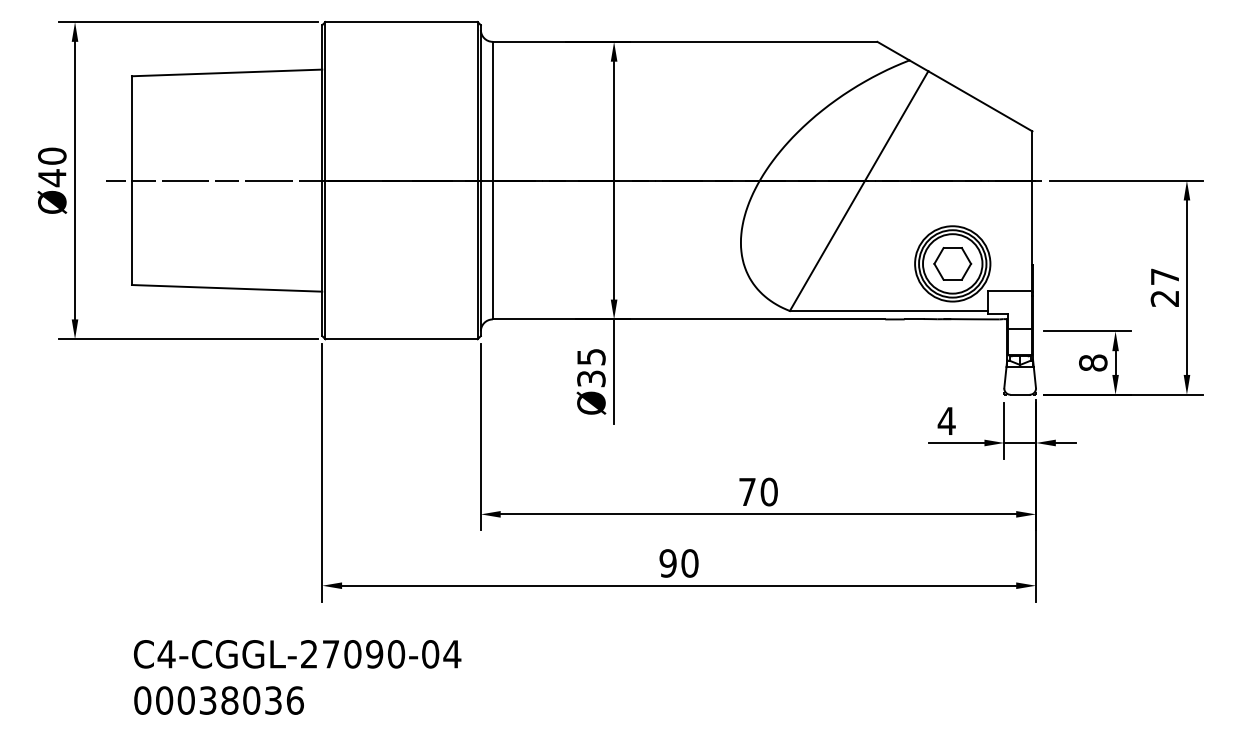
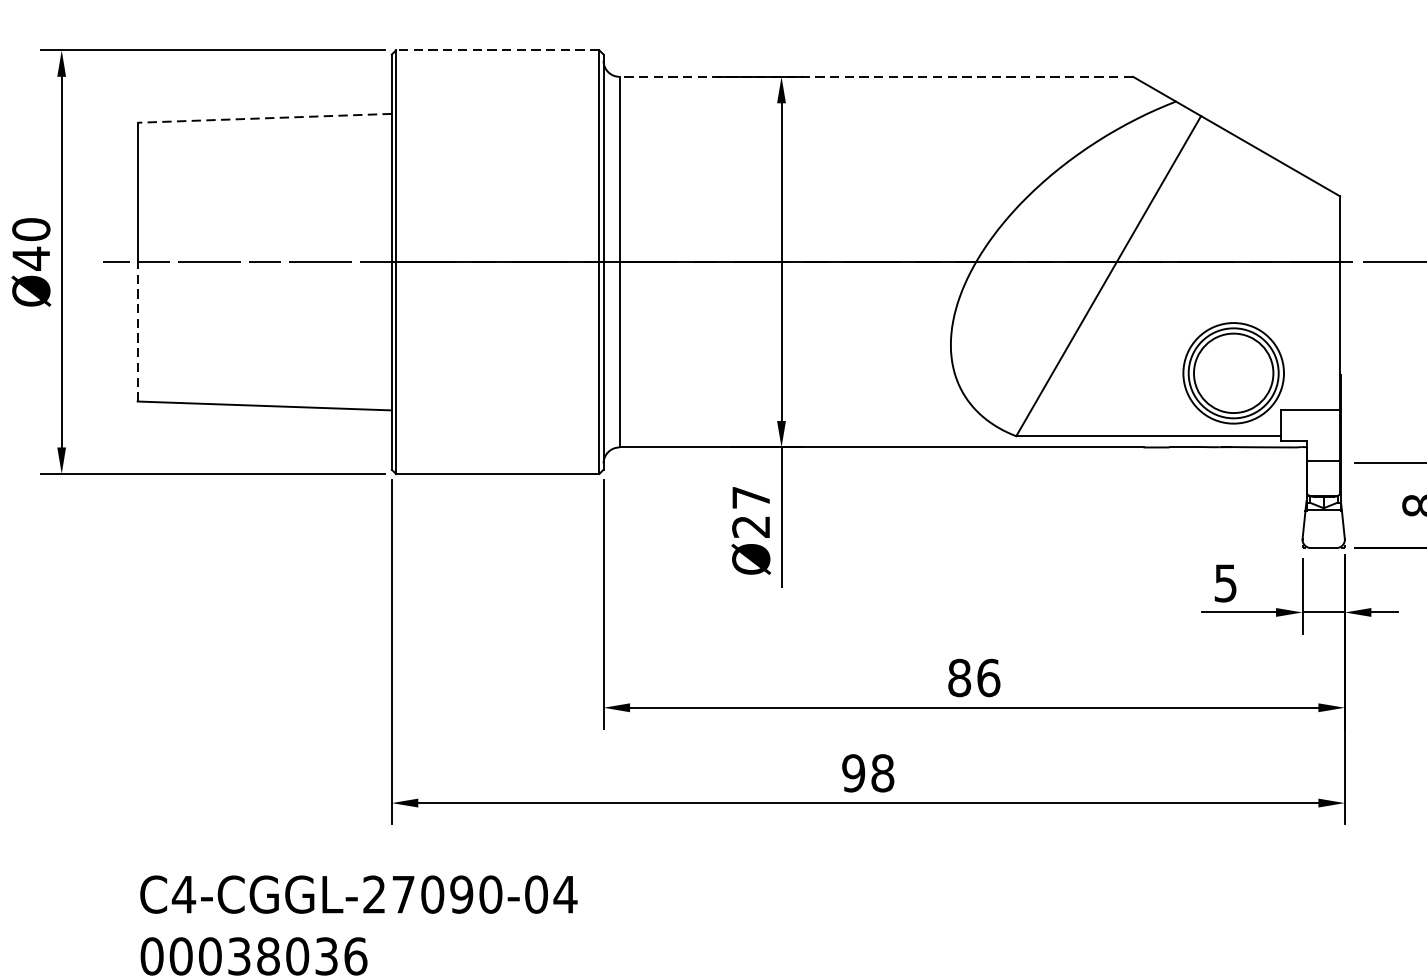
line: (401, 22) -> (497, 50), solid -> dashed
line: (684, 41) -> (875, 76), solid -> dashed
line: (226, 72) -> (263, 117), solid -> dashed
line: (131, 232) -> (137, 331), solid -> dashed
part: (952, 263) -> (1233, 372), removed
text: (591, 368) -> (751, 512), Ø35 -> Ø27
text: (946, 421) -> (1225, 583), 4 -> 5
text: (758, 491) -> (974, 677), 70 -> 86
text: (689, 563) -> (882, 773), 90 -> 98

